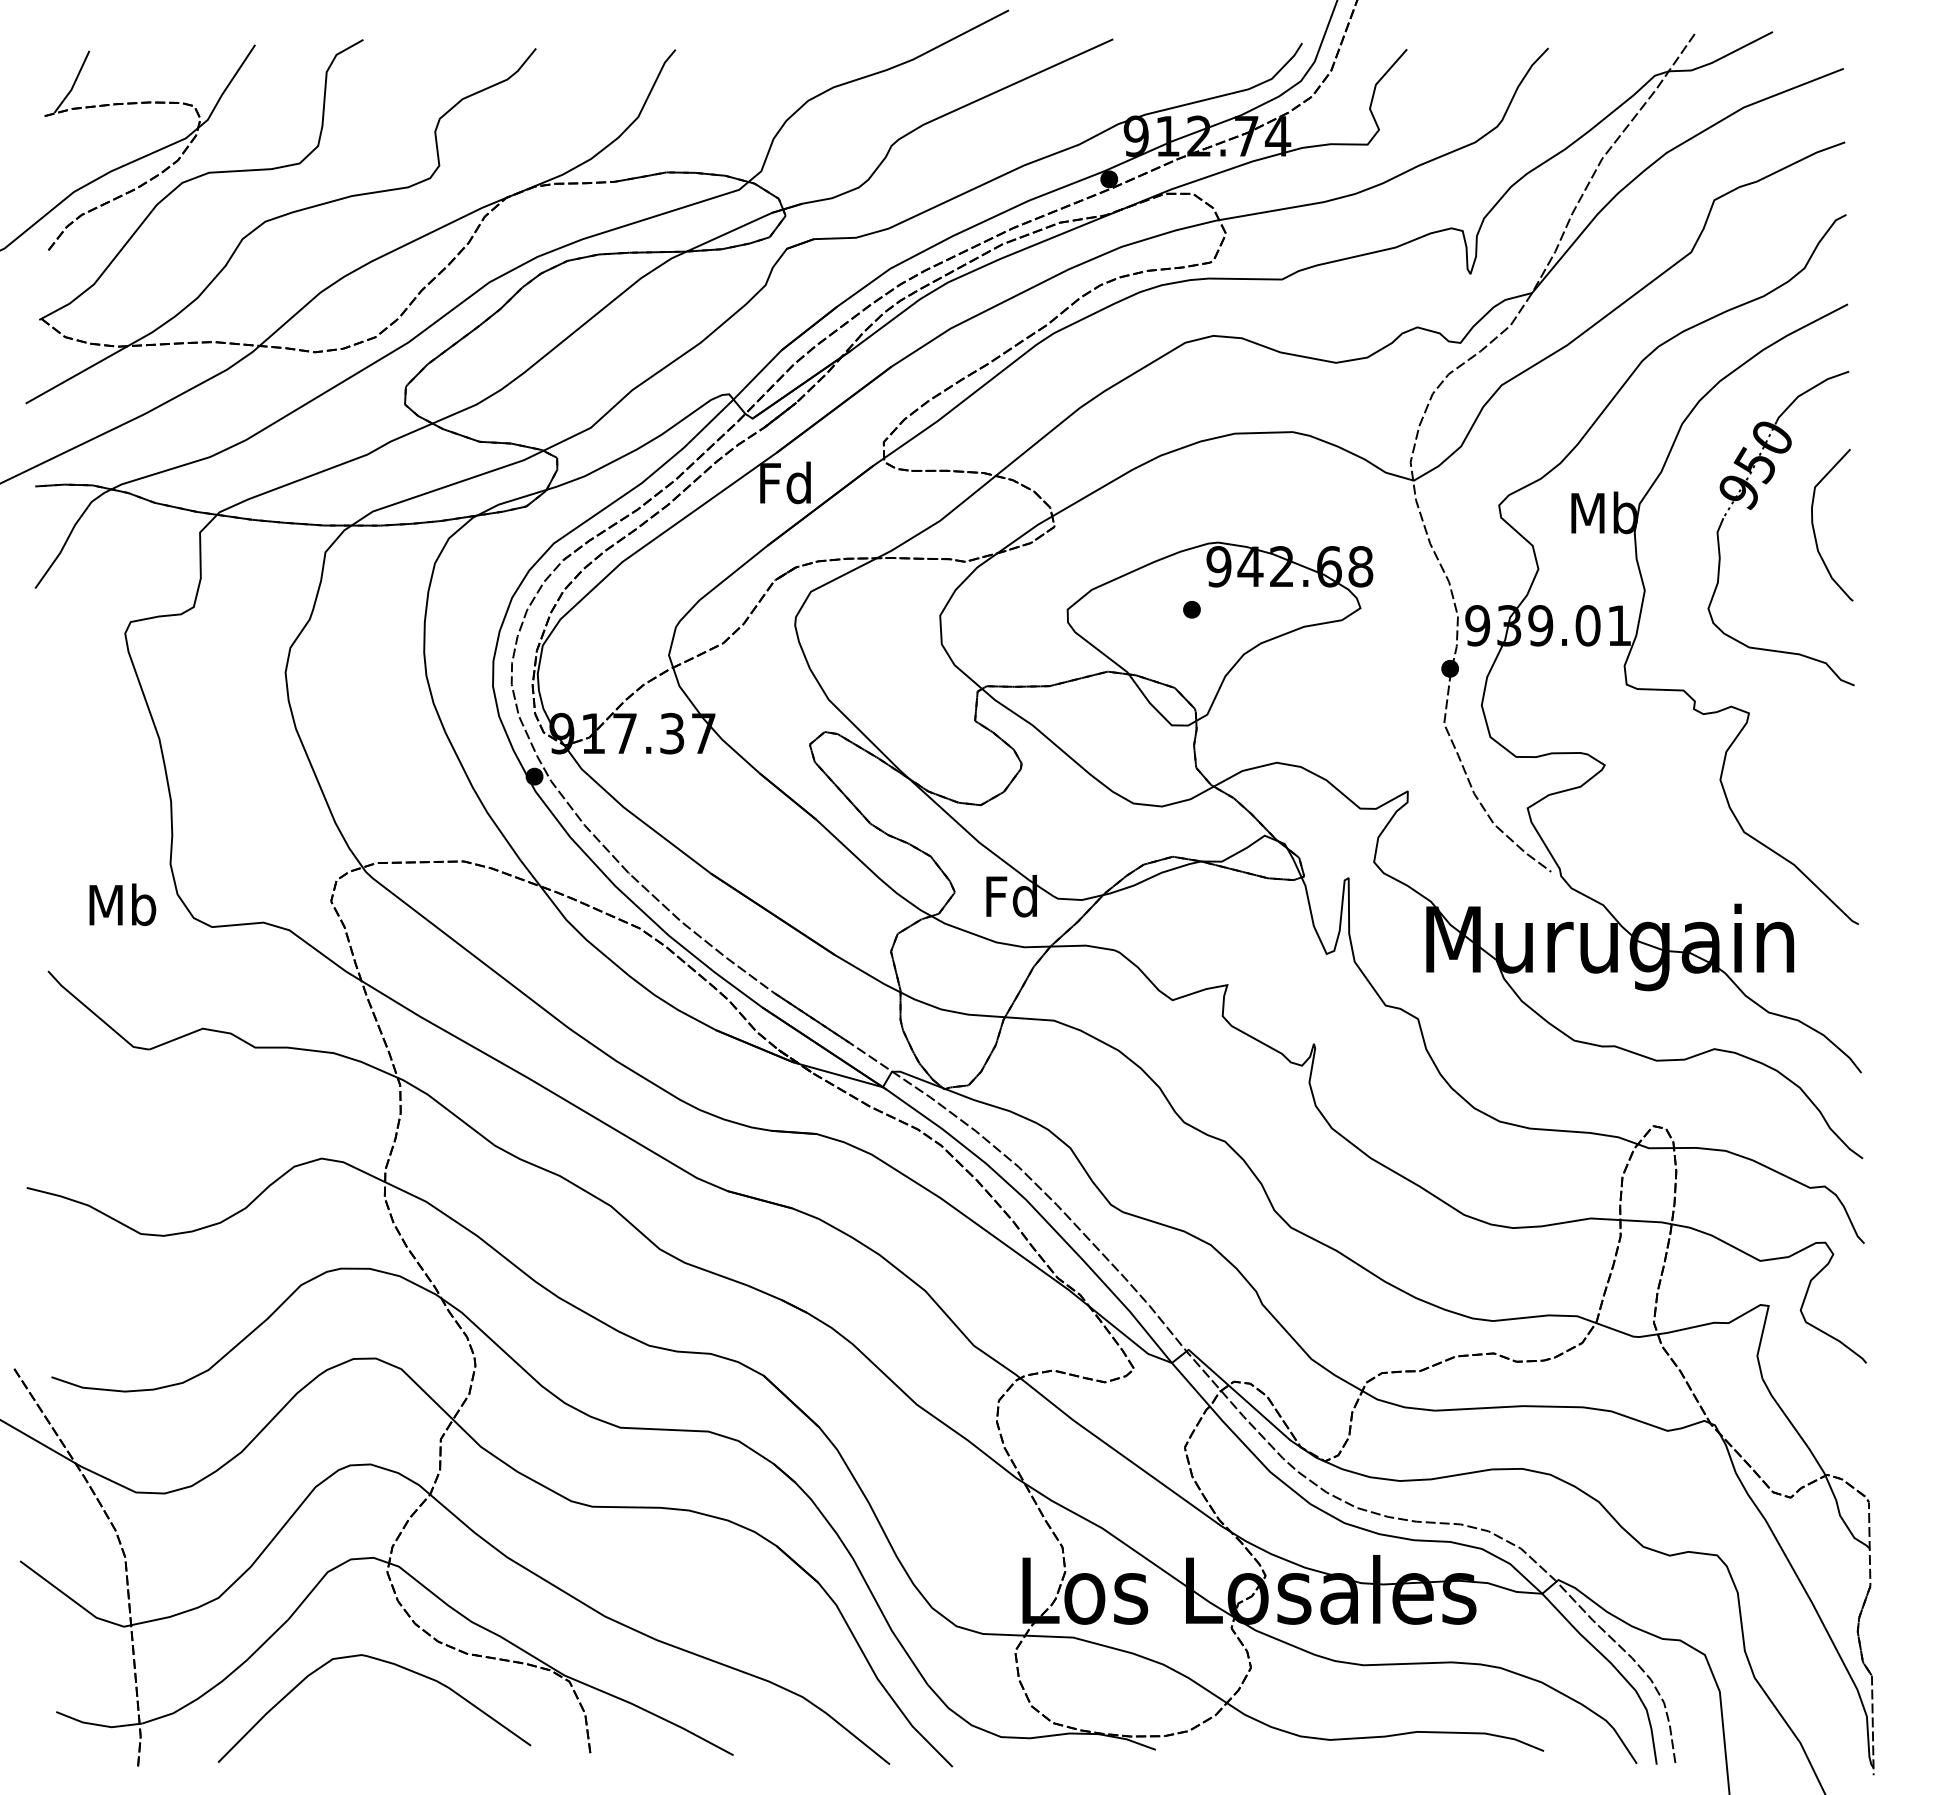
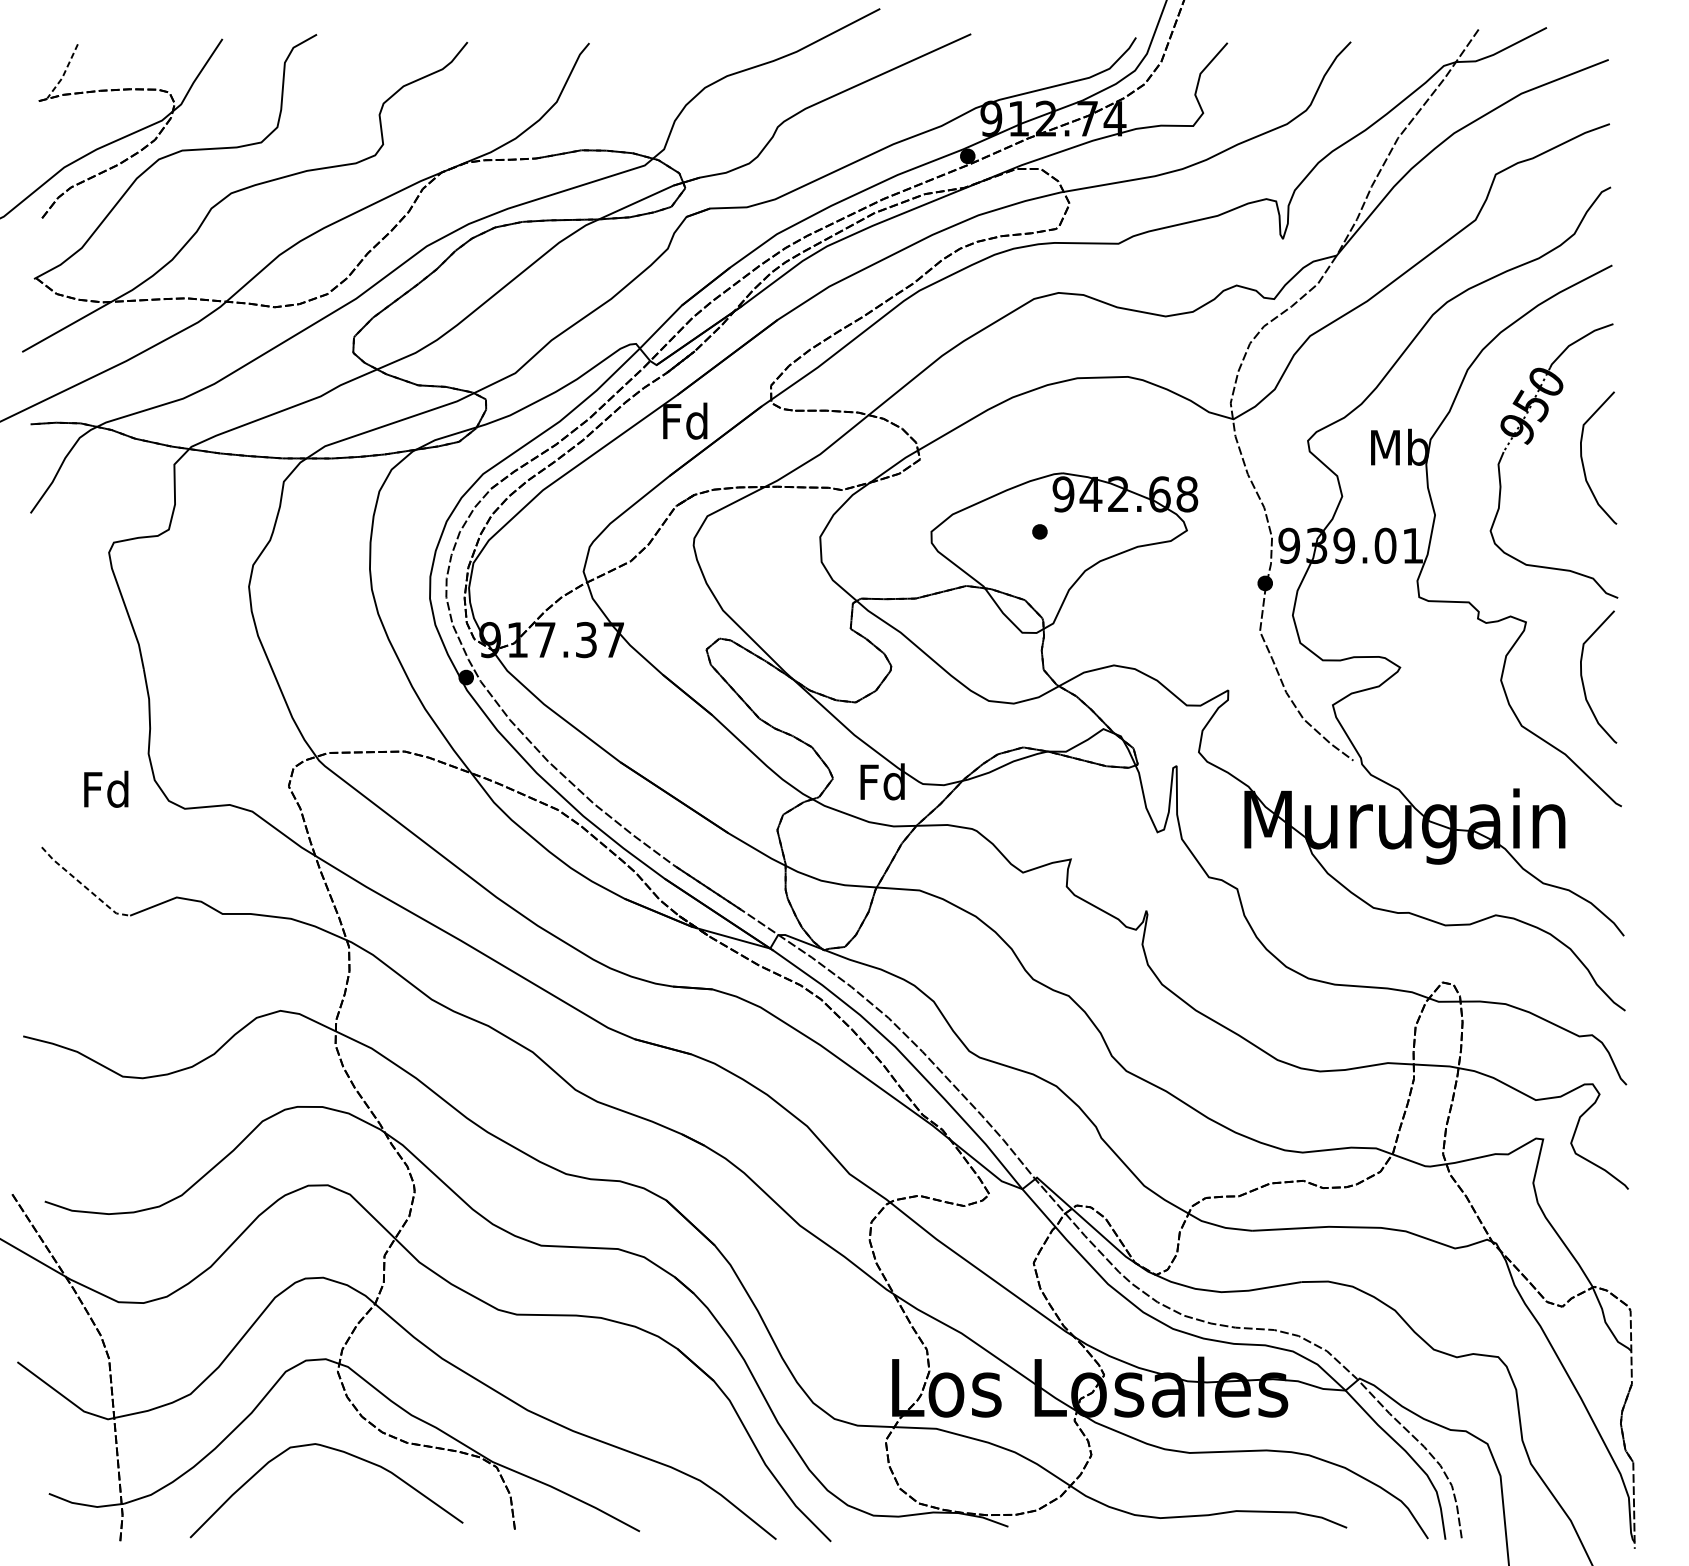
line: (73, 84) -> (63, 73), solid -> dashed
curve: (1814, 778) -> (1583, 679), added
text: (122, 904) -> (106, 789), Mb -> Fd
line: (96, 1015) -> (84, 885), solid -> dashed

